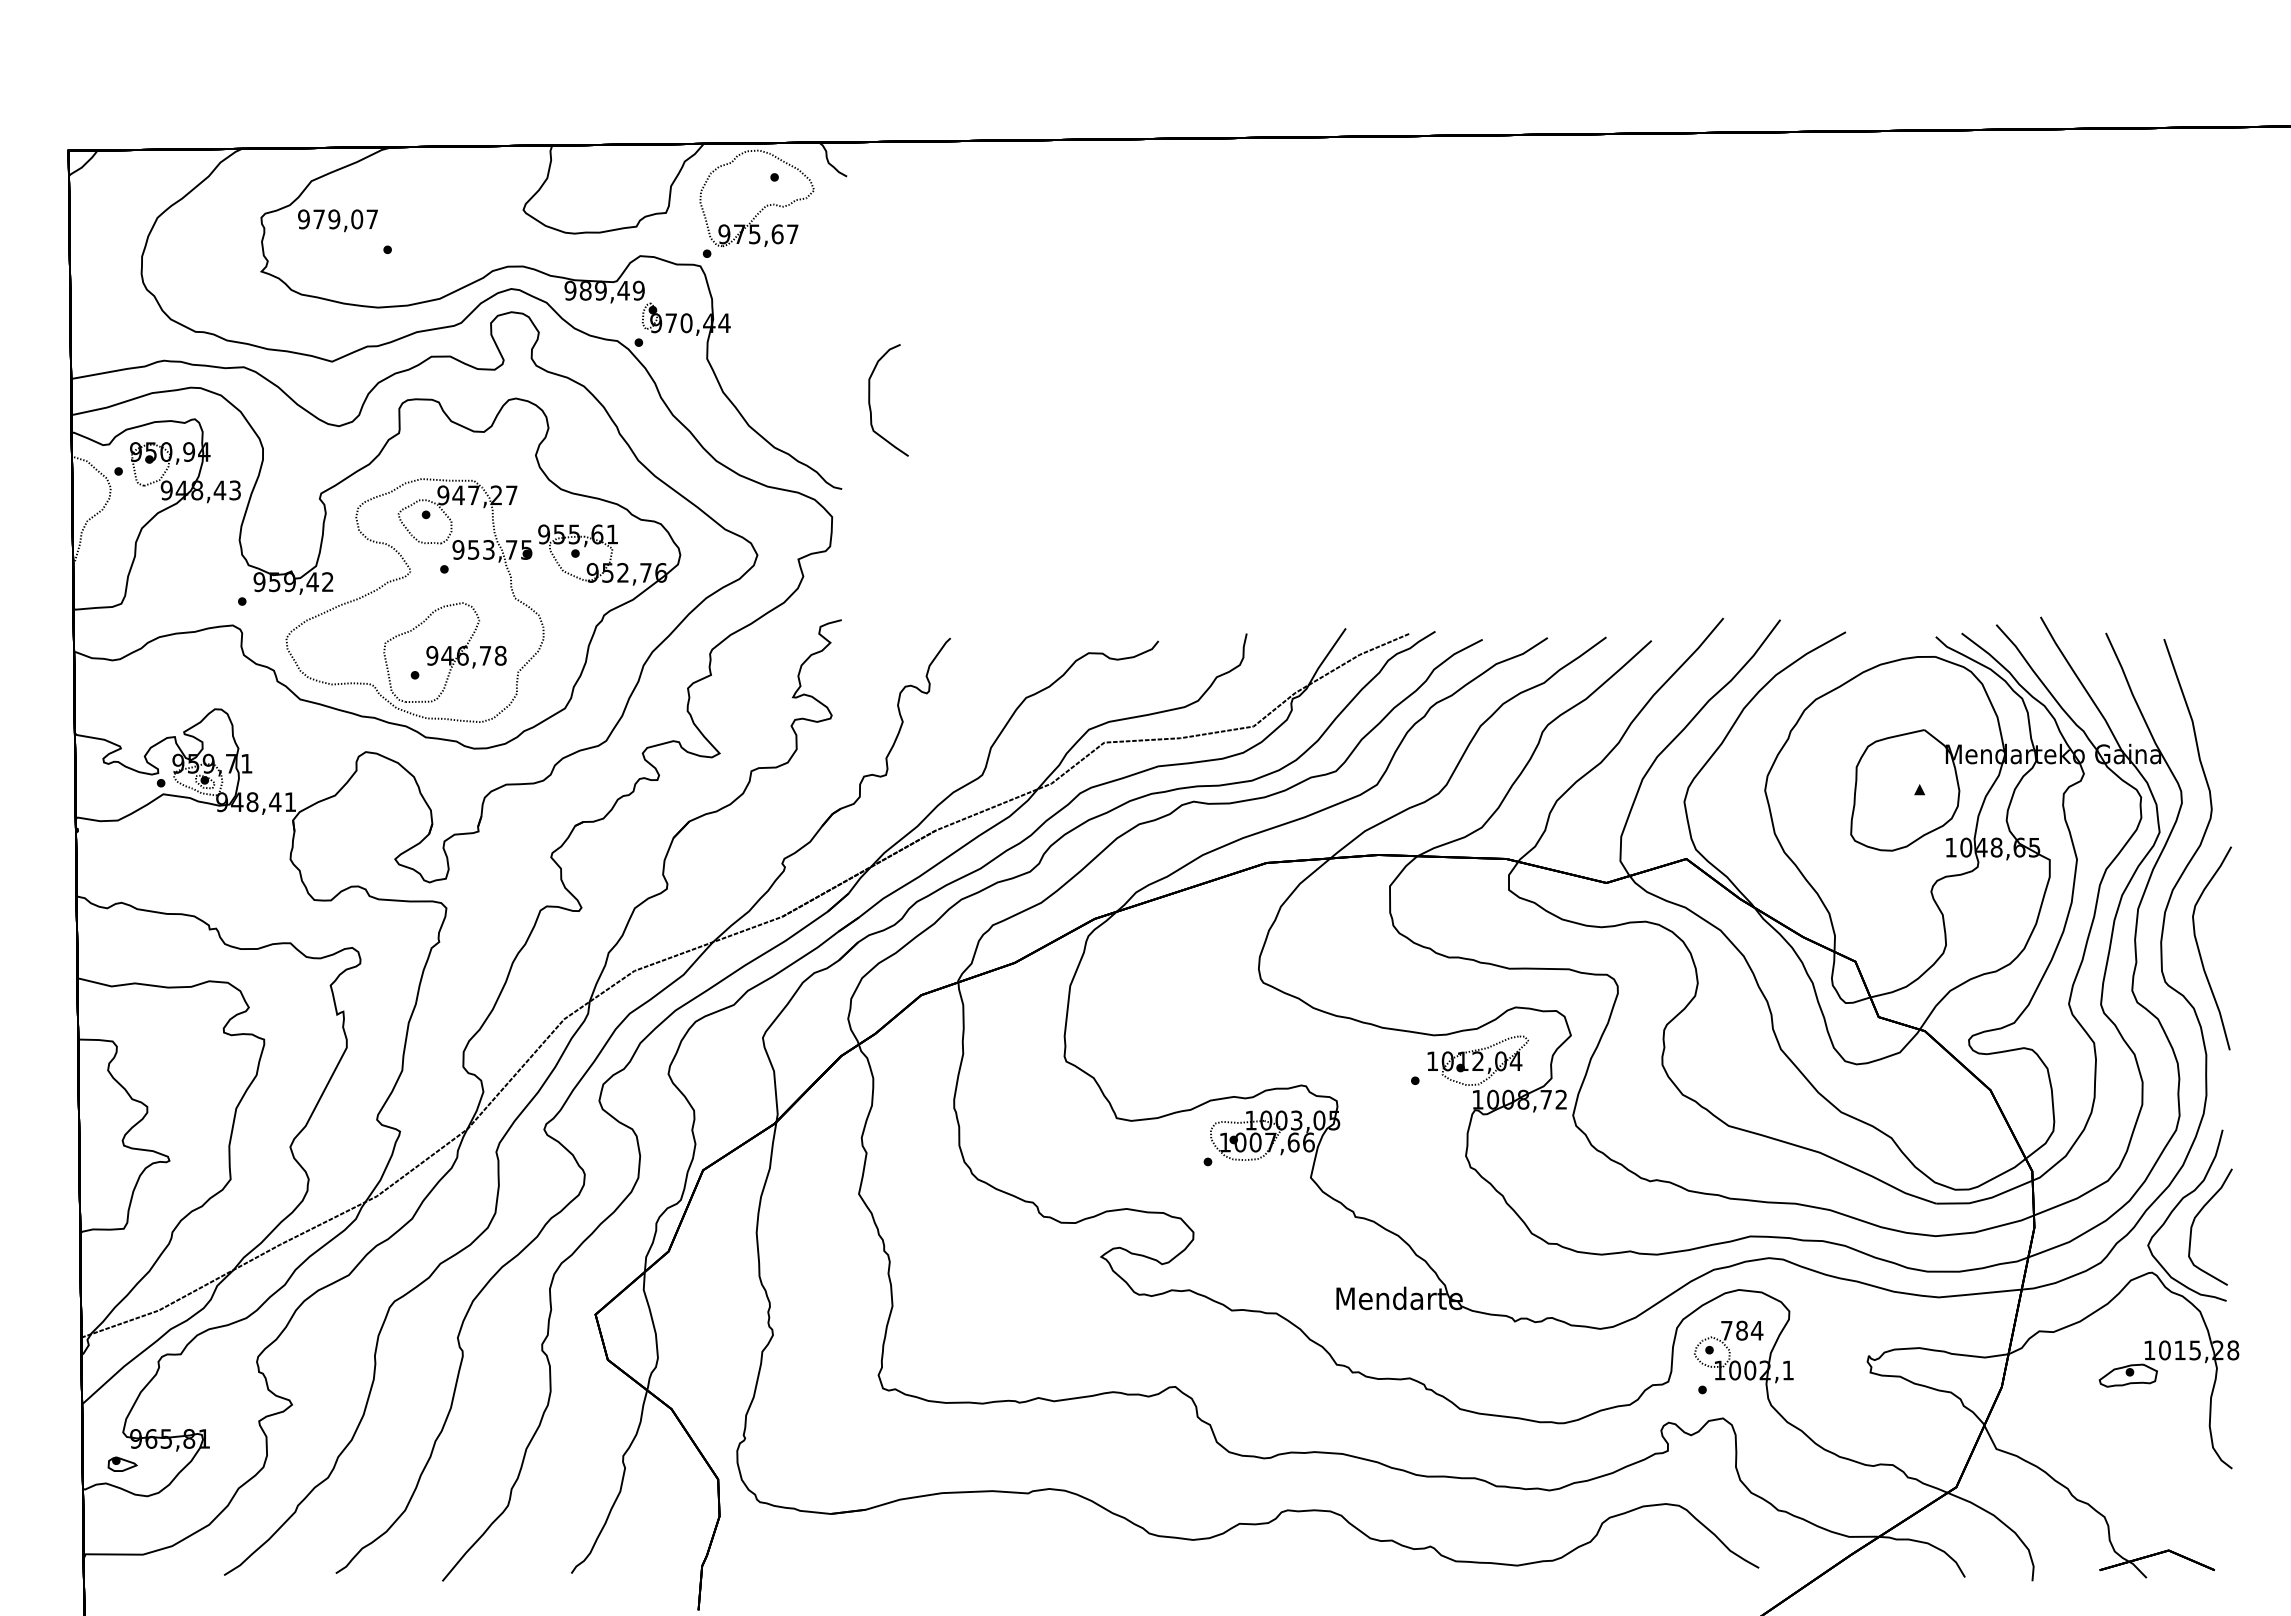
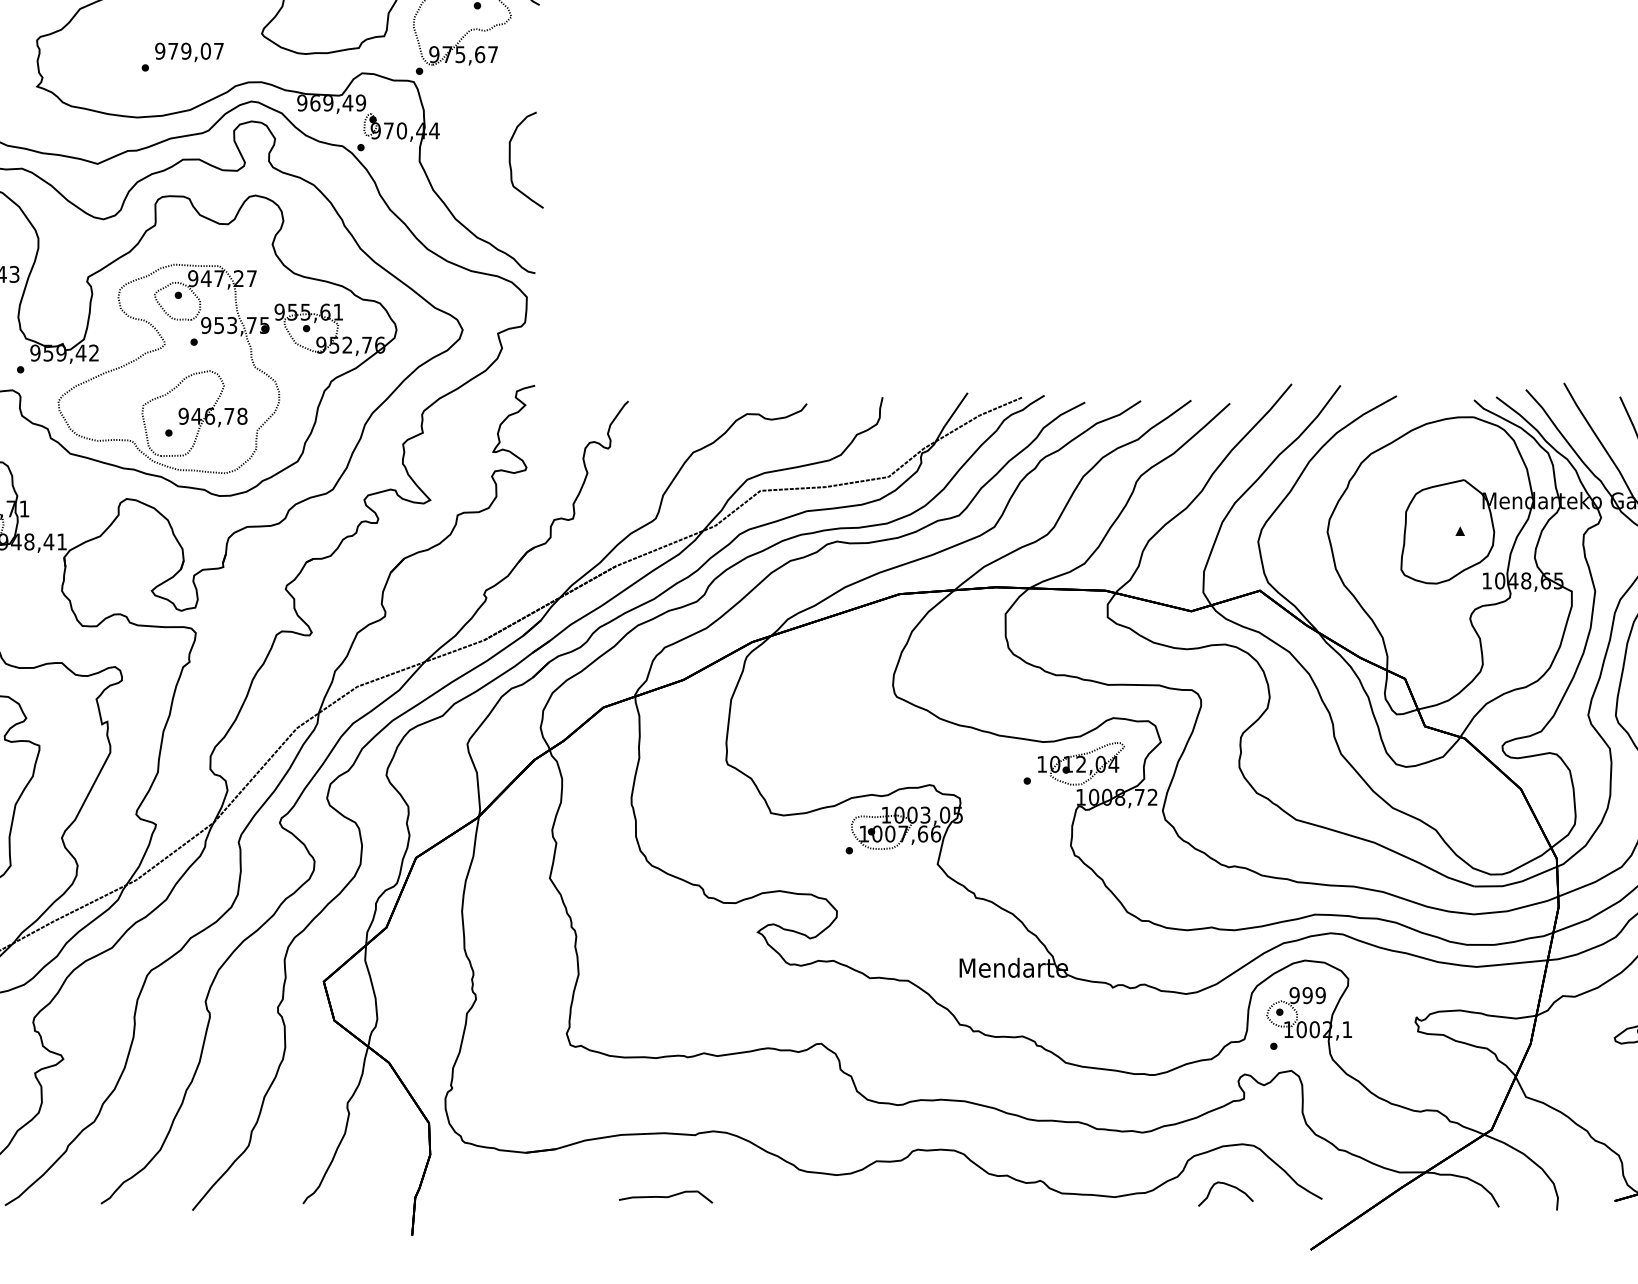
text: (337, 220) -> (189, 52), moved
text: (585, 290) -> (315, 102), 989,49 -> 969,49
curve: (870, 400) -> (510, 160), moved
text: (1741, 1330) -> (1307, 995), 784 -> 999
curve: (1649, 1552) -> (1228, 1185), added
curve: (993, 1565) -> (665, 1197), added

